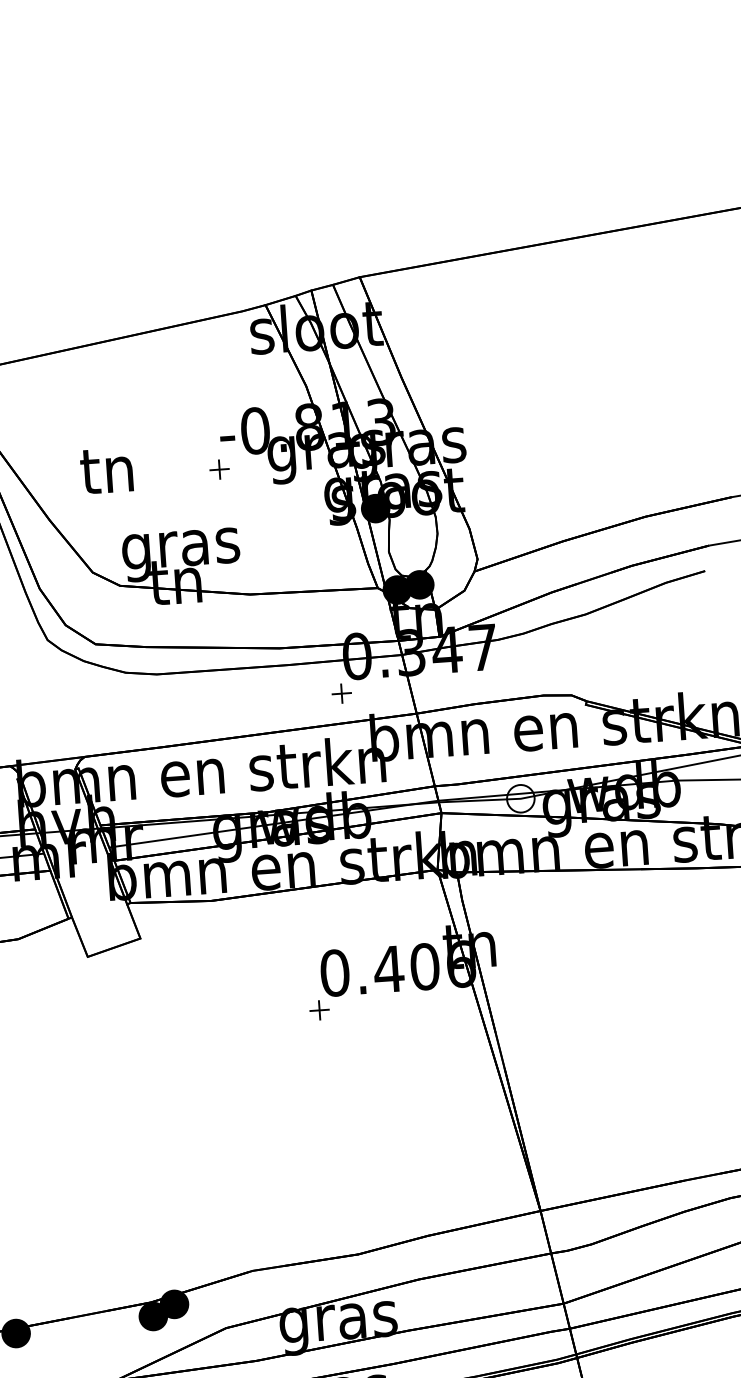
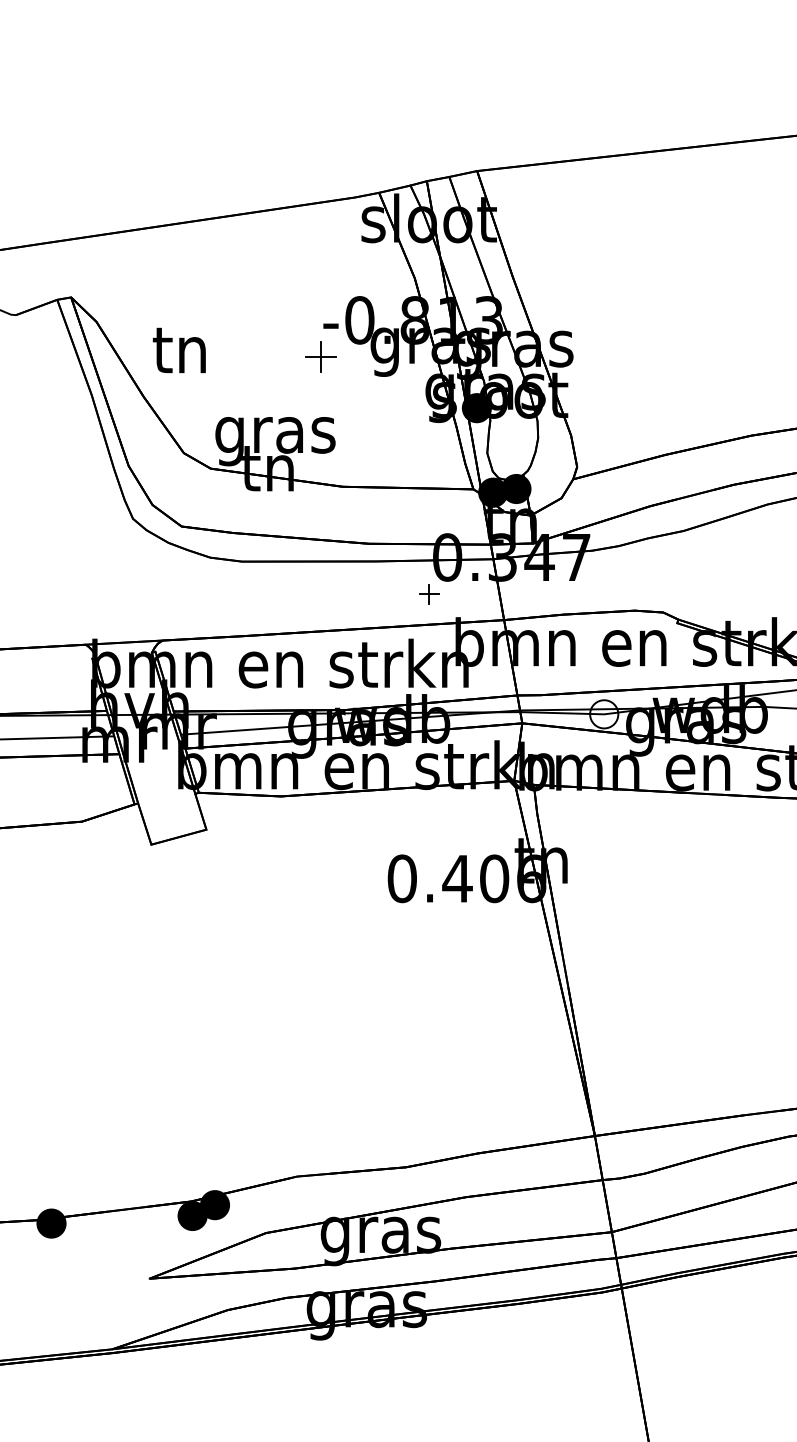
part: (219, 469) -> (320, 357), size x1.6
text: (105, 470) -> (178, 350), moved
part: (319, 1010) -> (383, 915), removed

